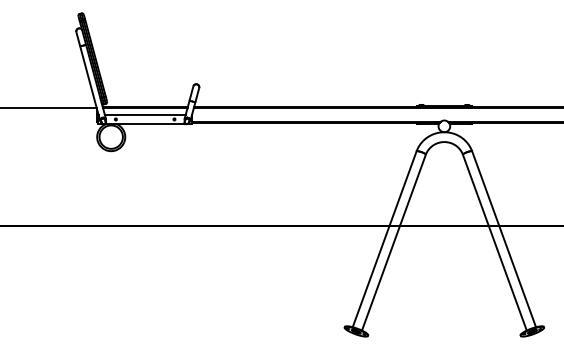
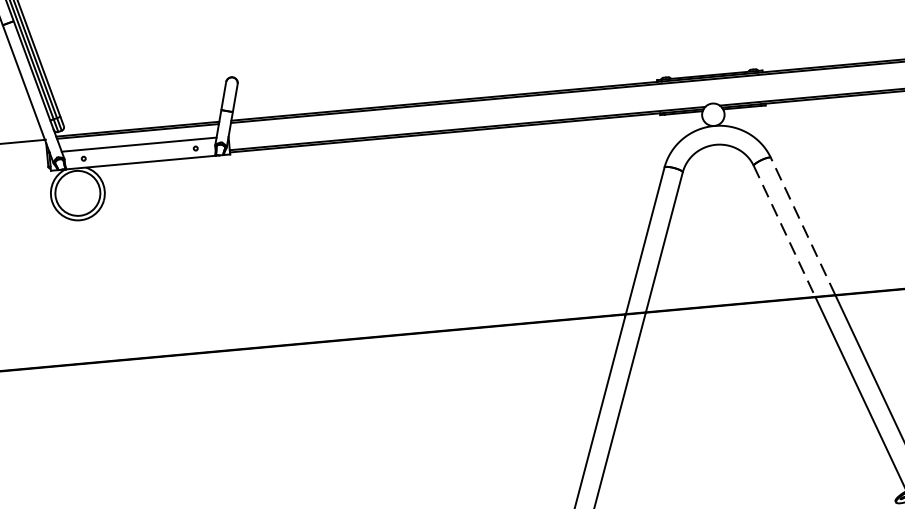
line: (485, 188) -> (802, 226), solid -> dashed
line: (475, 190) -> (784, 232), solid -> dashed

